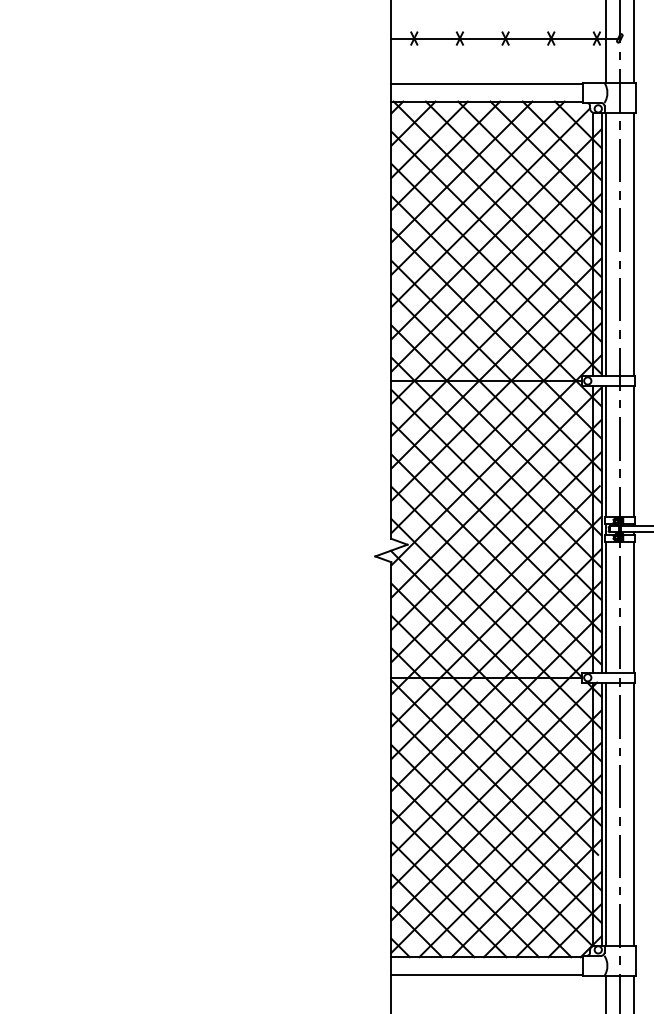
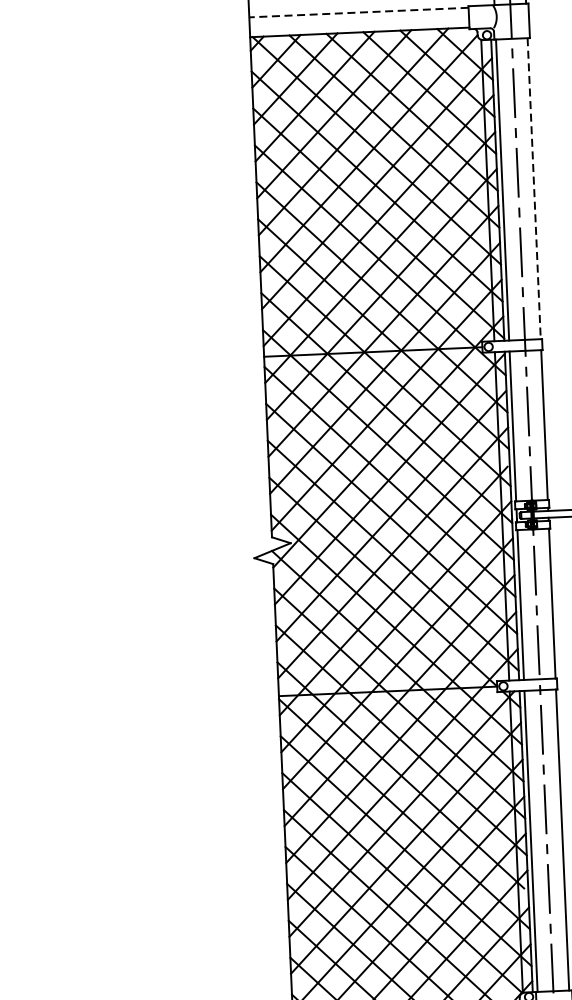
line: (487, 84) -> (359, 12), solid -> dashed
line: (633, 244) -> (534, 188), solid -> dashed

